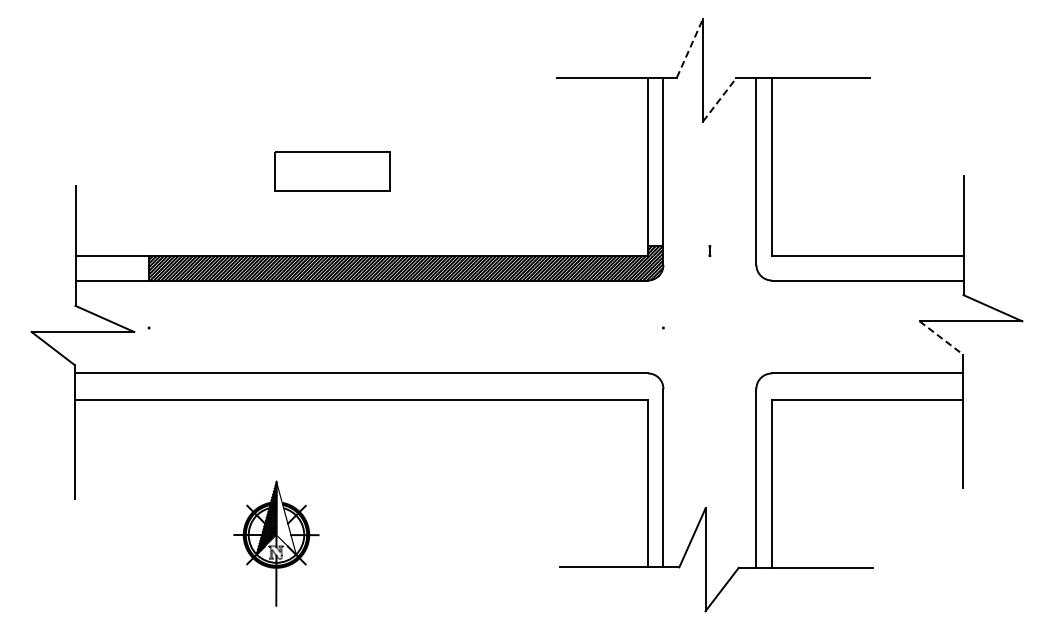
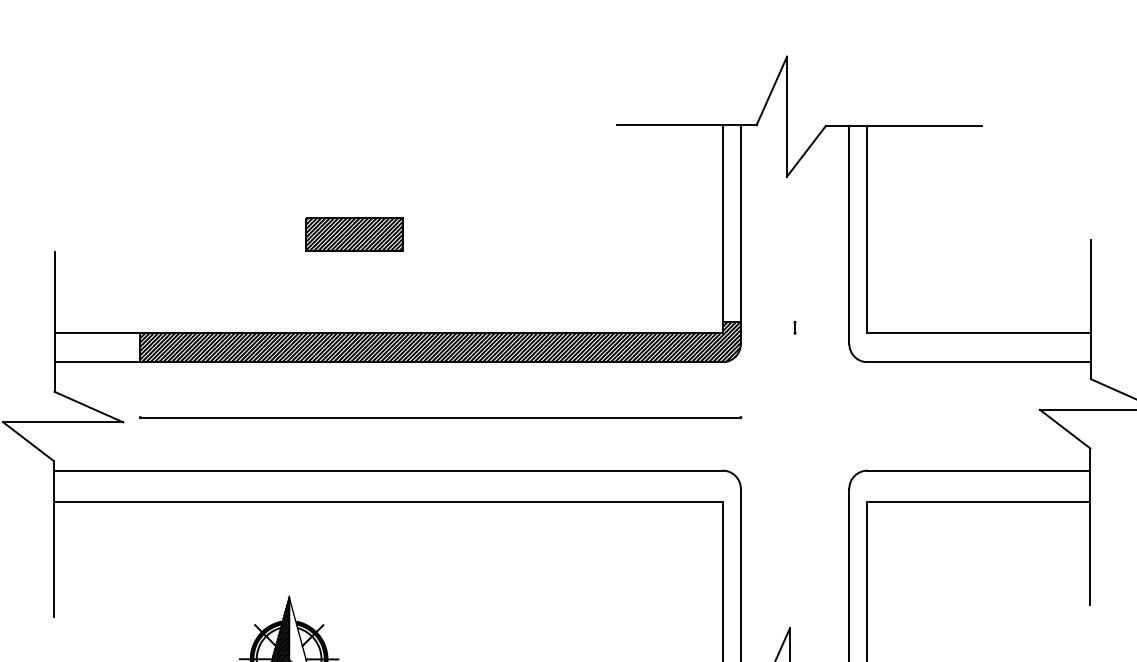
line: (690, 47) -> (772, 90), dashed -> solid
line: (720, 99) -> (807, 150), dashed -> solid
part: (332, 170) -> (354, 233), size x0.71
line: (406, 328) -> (440, 418), added
line: (941, 338) -> (1065, 429), dashed -> solid

